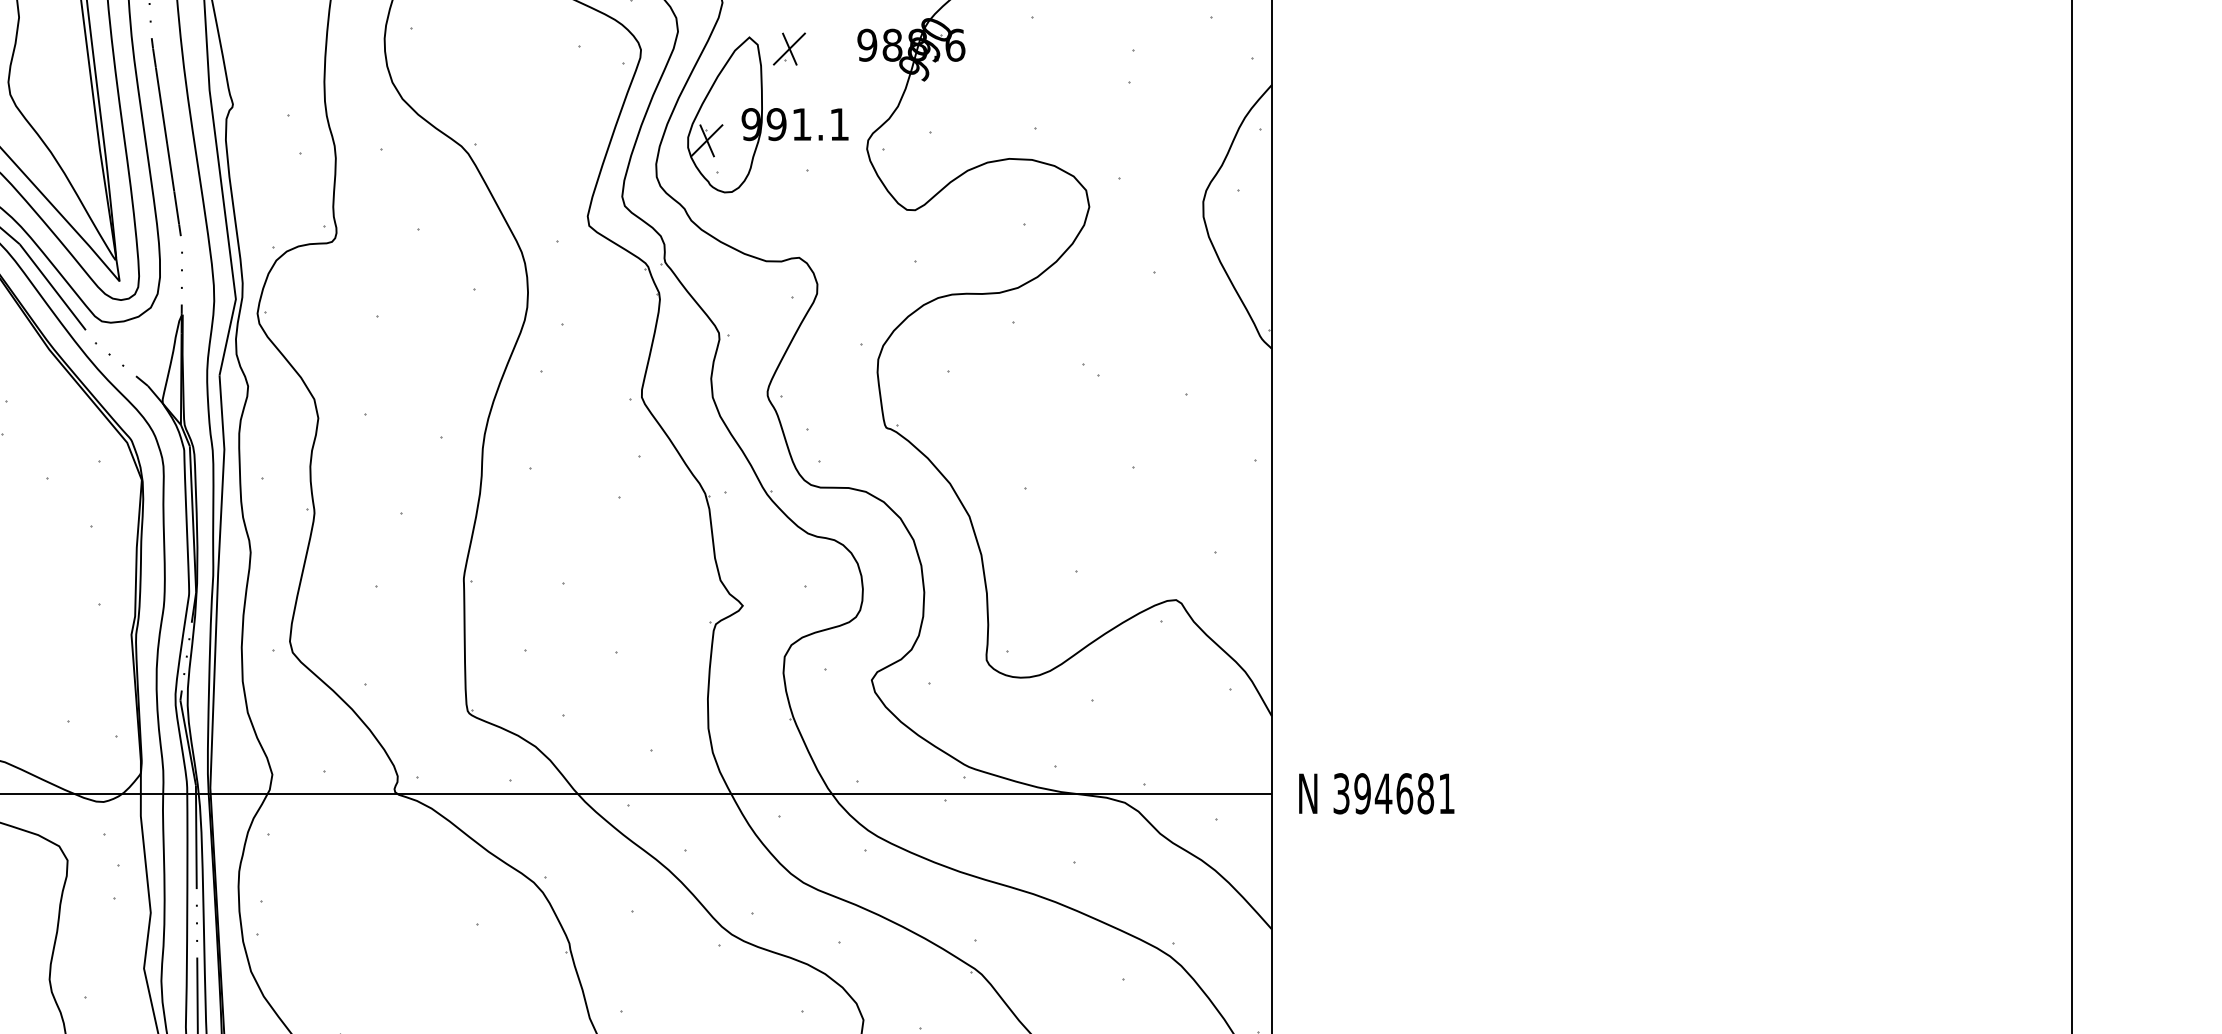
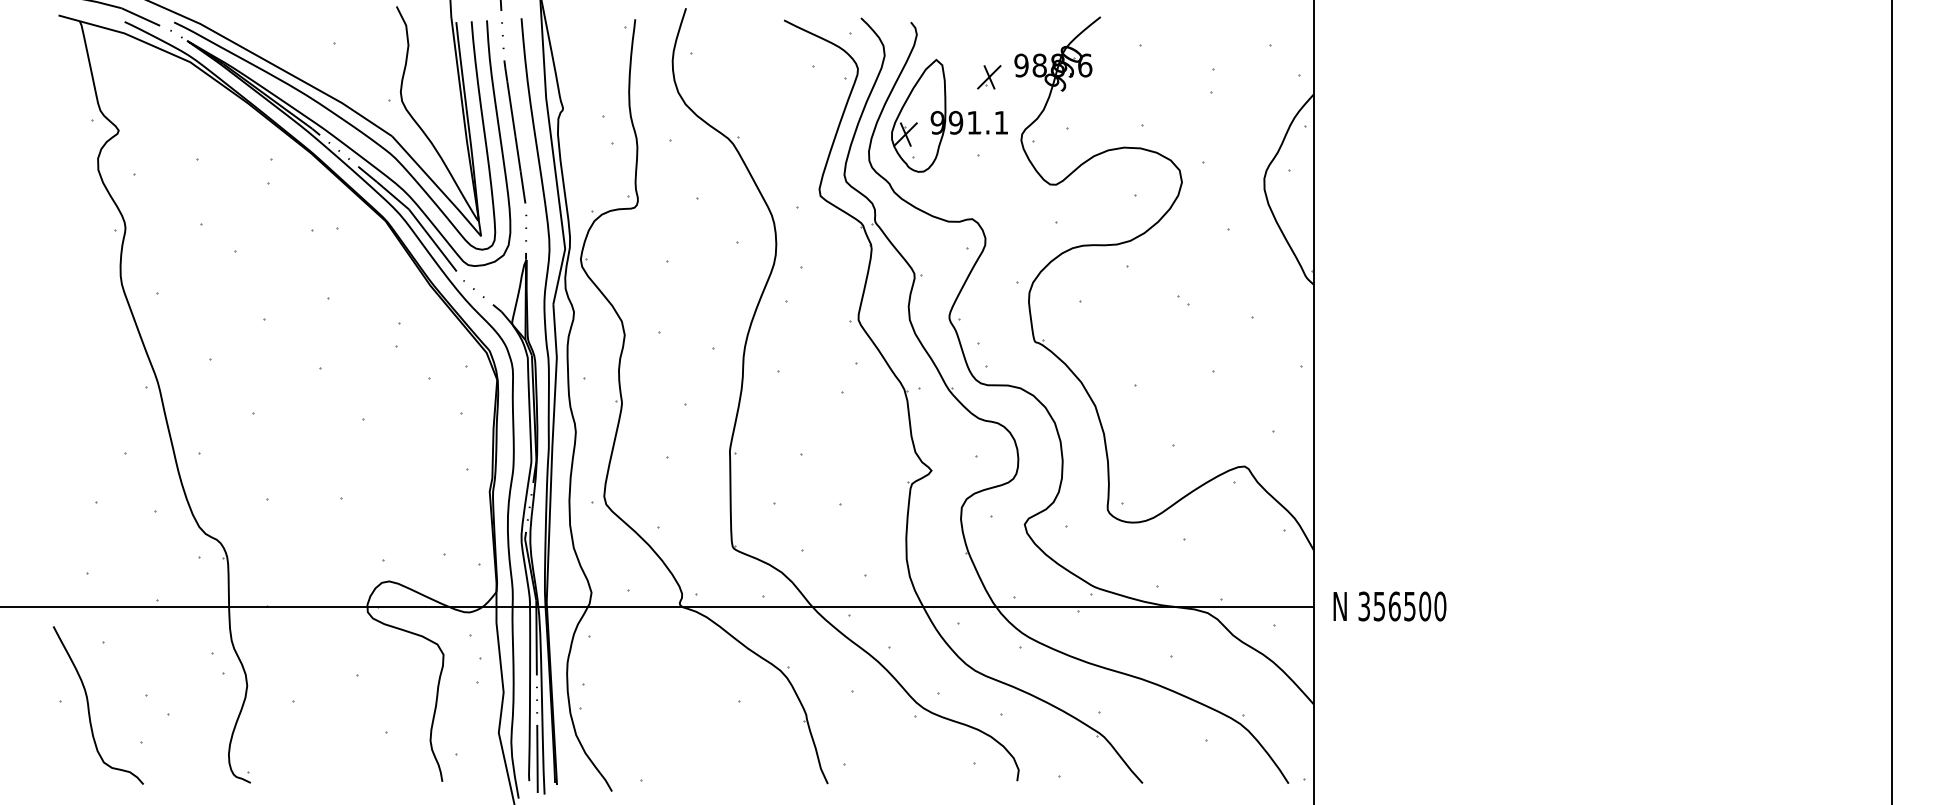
part: (789, 49) -> (989, 77), moved
text: (1404, 793) -> (1409, 606), 394681 -> 356500

